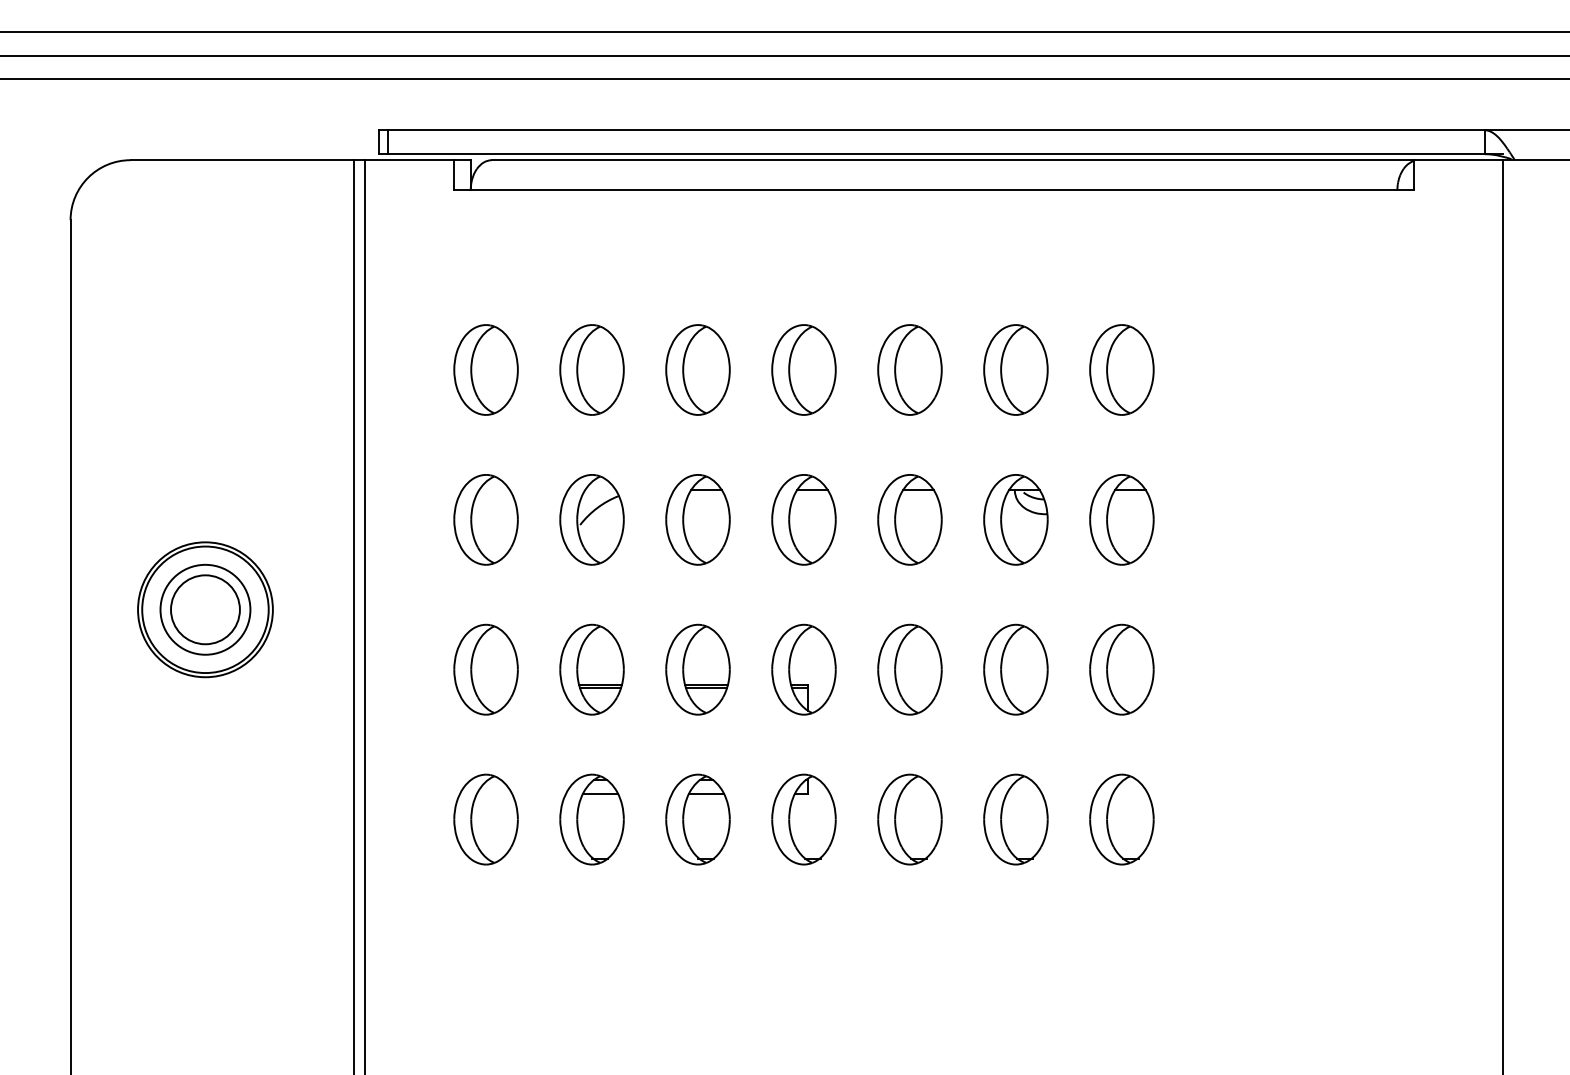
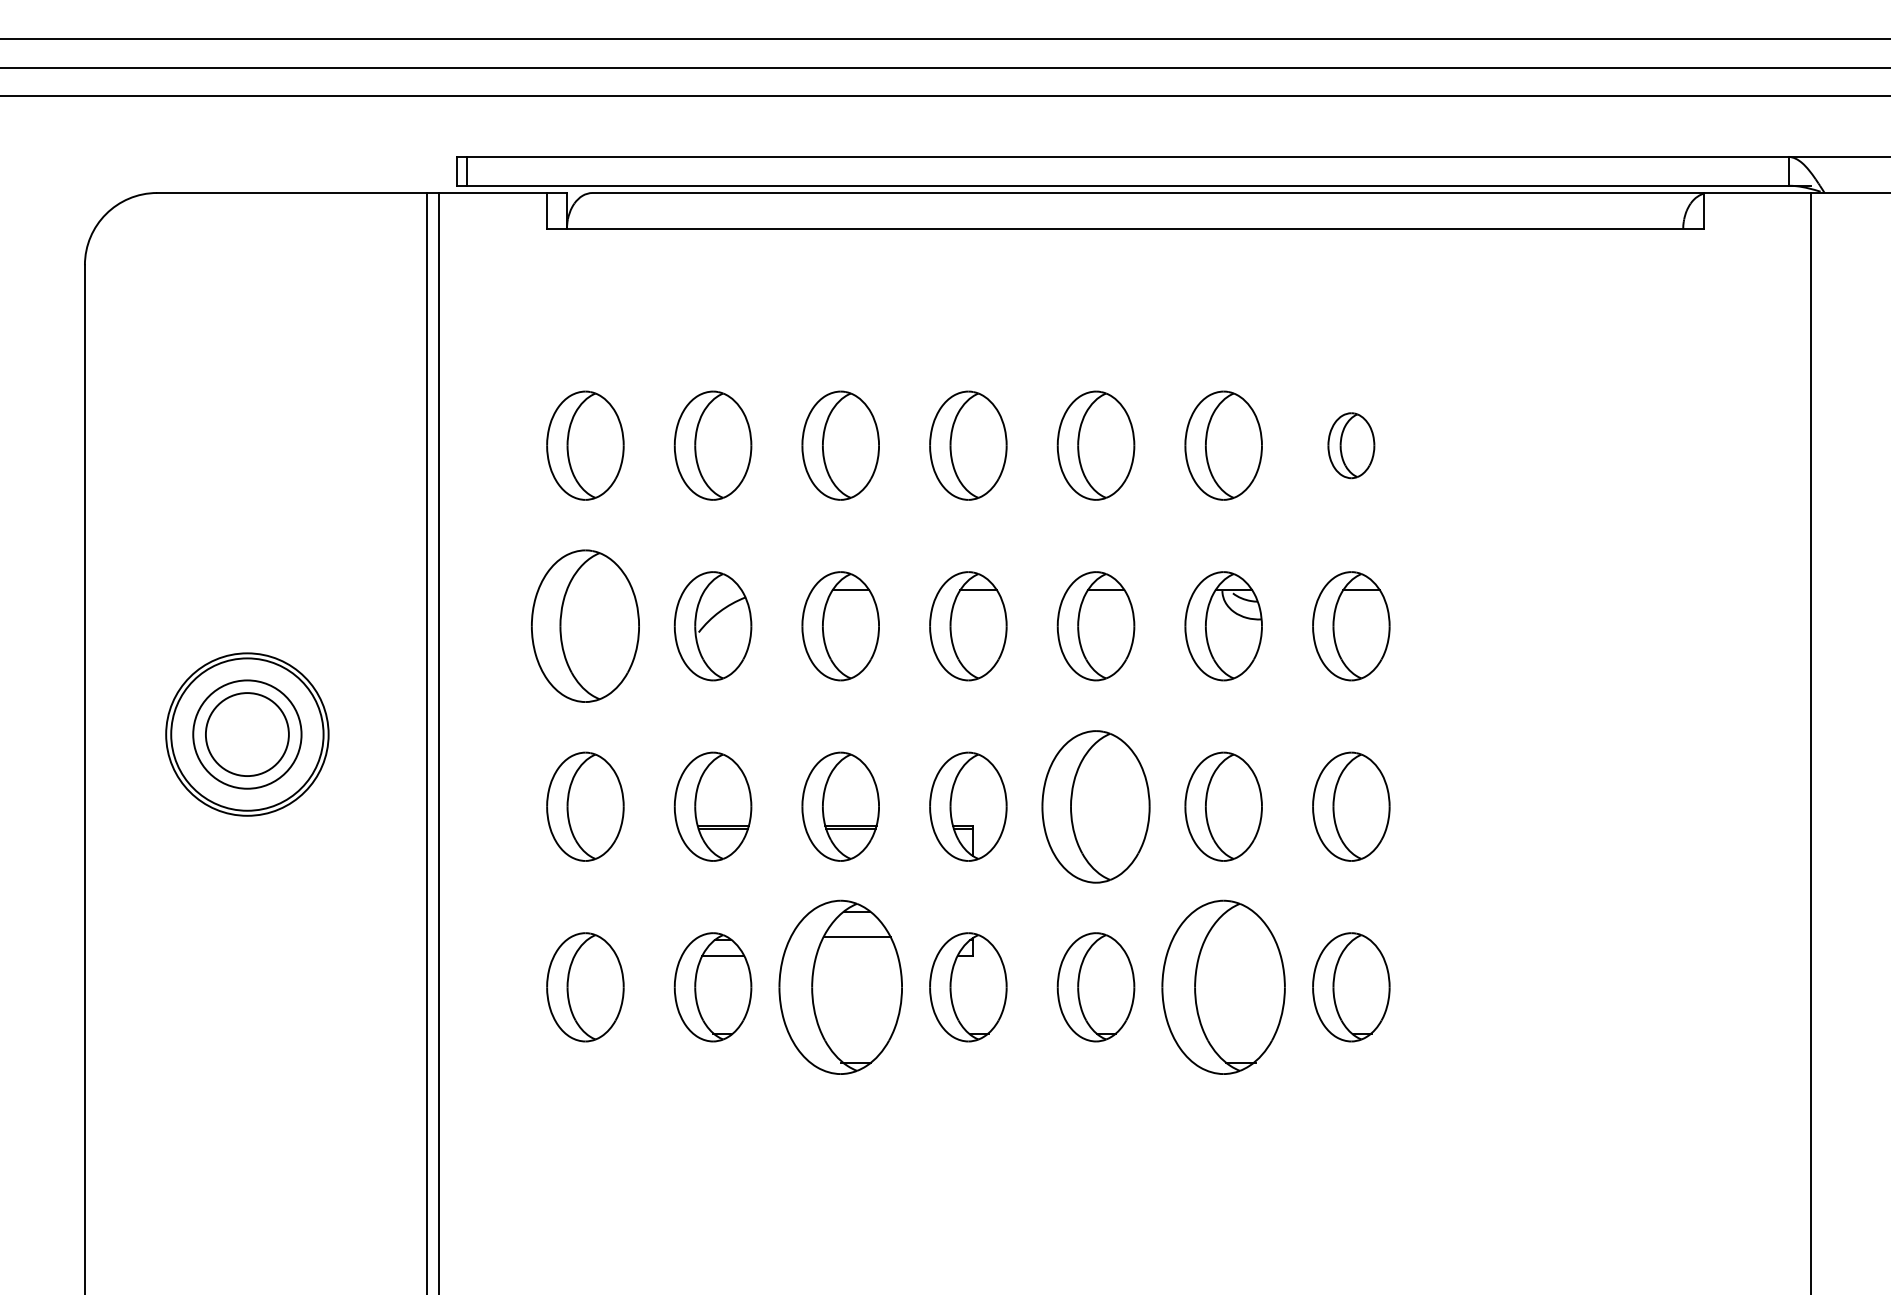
part: (1121, 369) -> (1350, 445), size x0.6
part: (485, 519) -> (584, 625), size x1.4
part: (909, 669) -> (1095, 806), size x1.4
part: (697, 819) -> (840, 987), size x1.6
part: (1015, 819) -> (1223, 987), size x1.6

